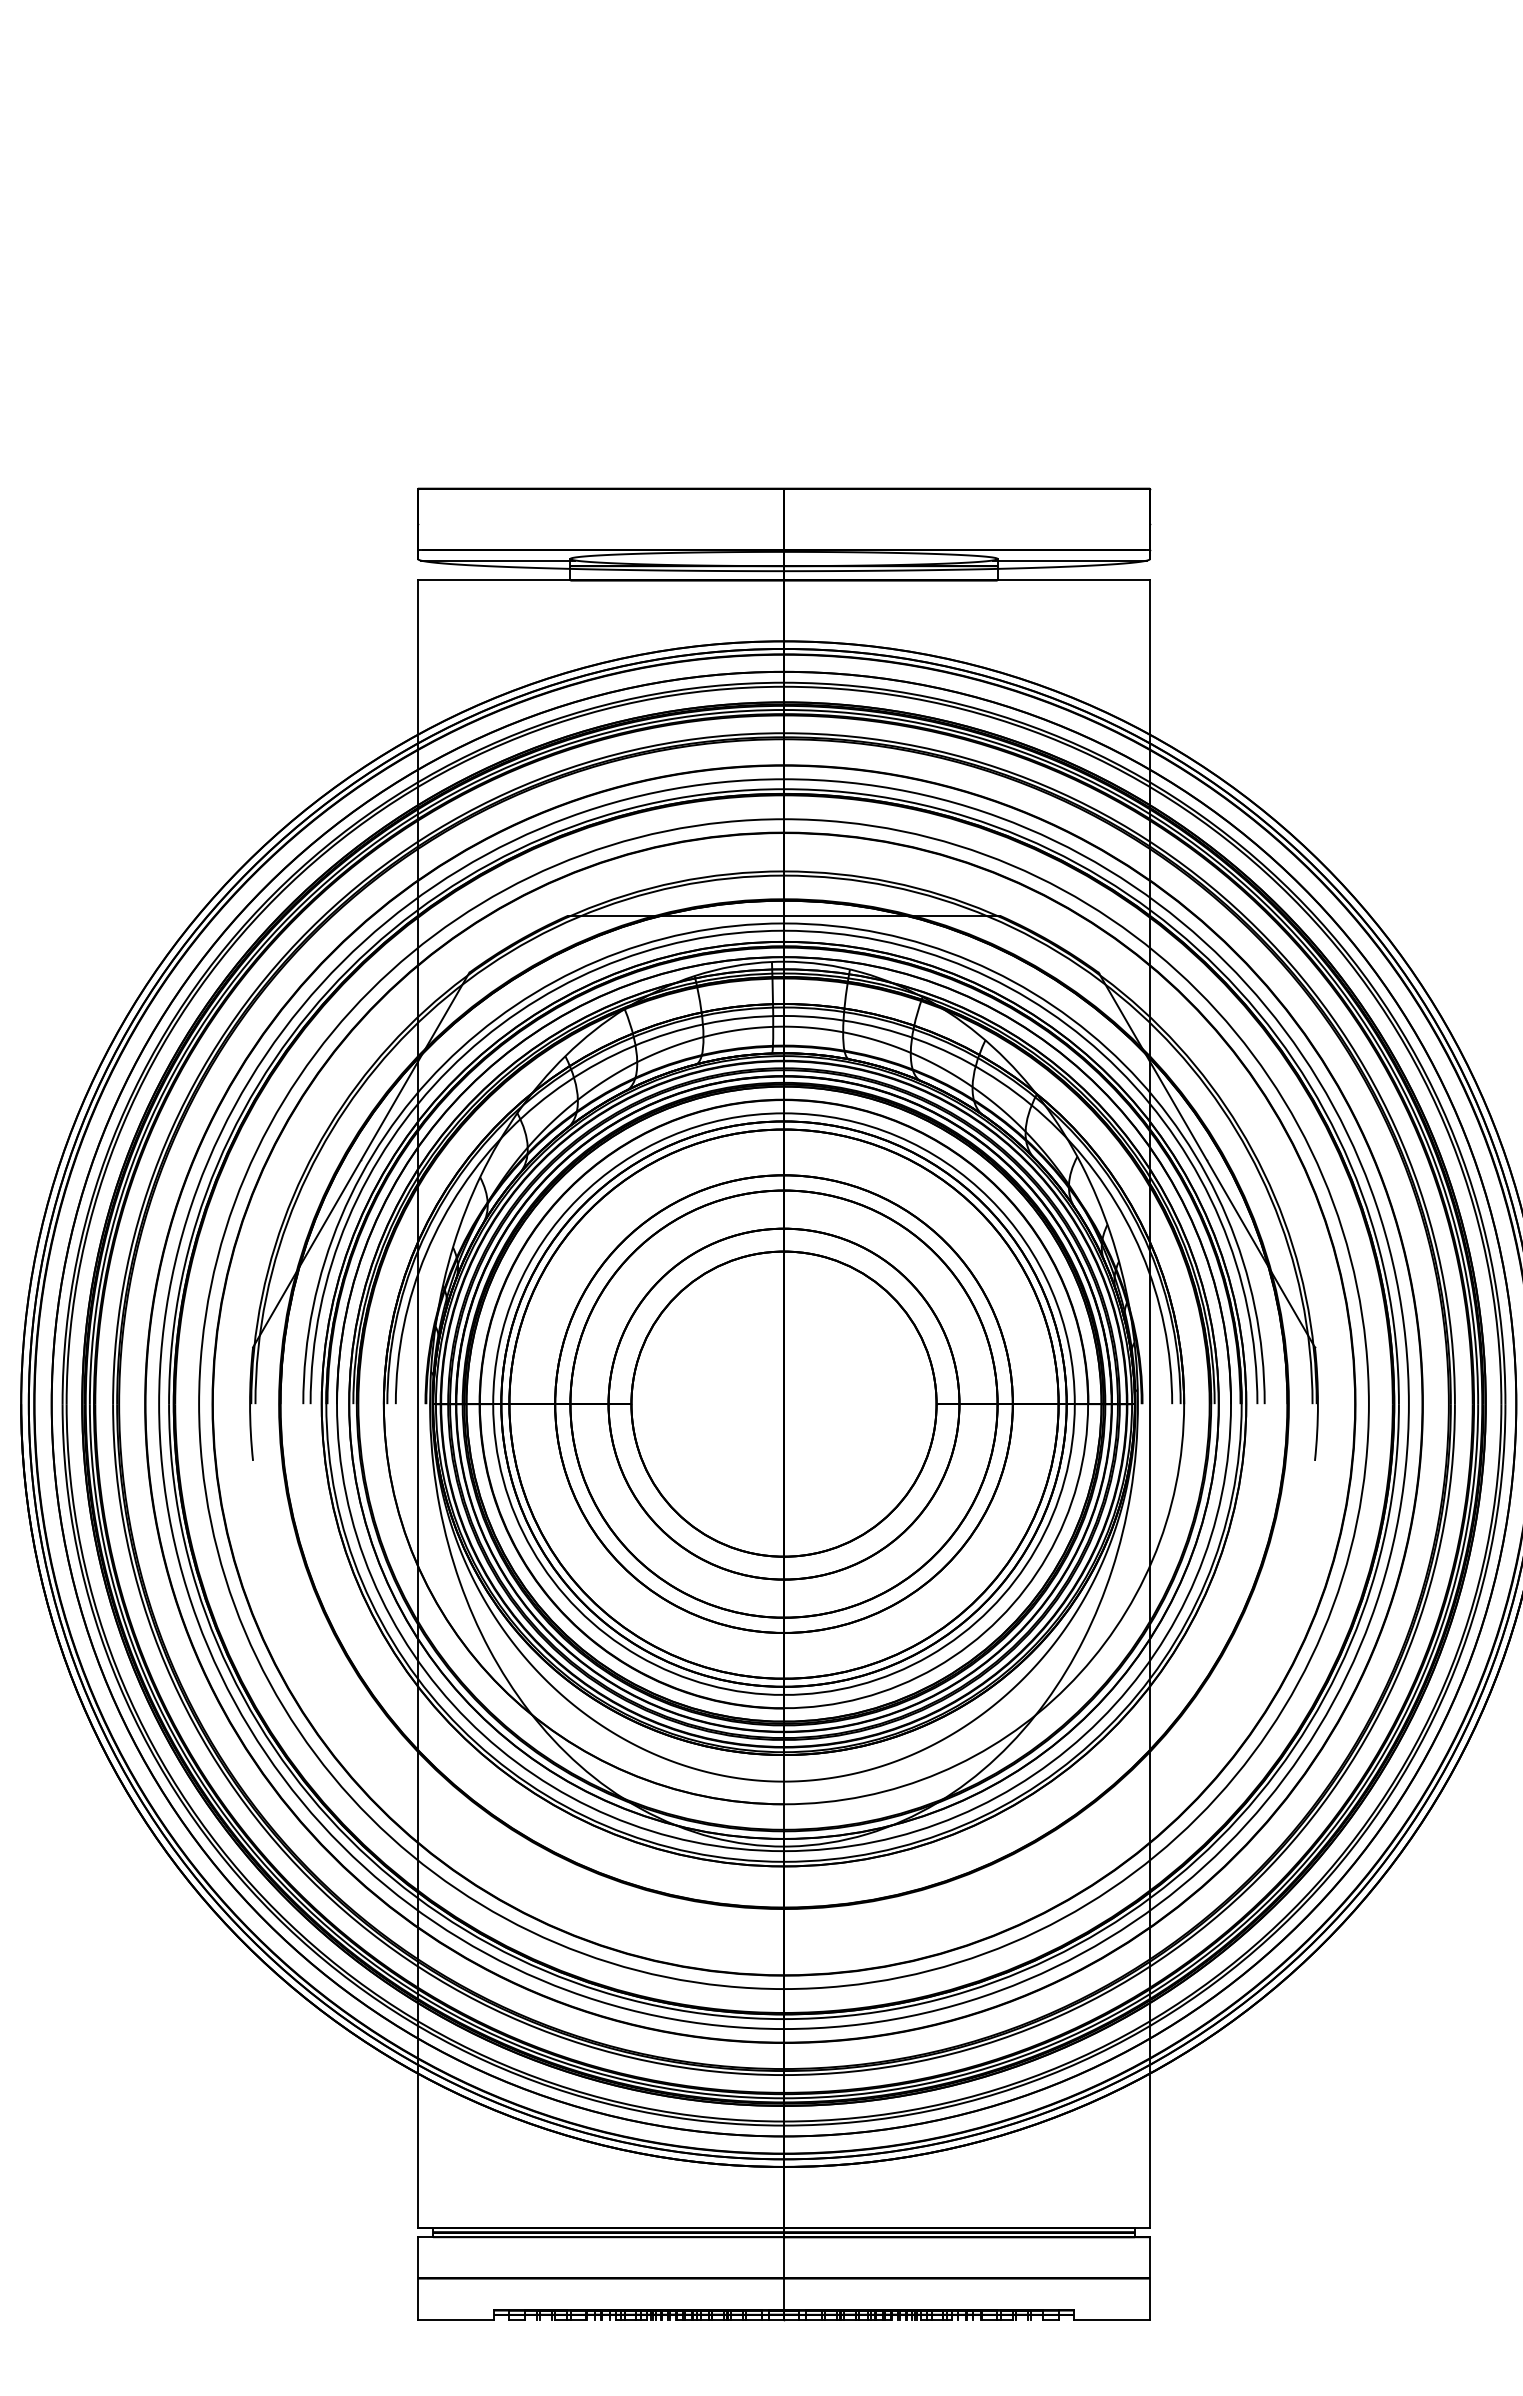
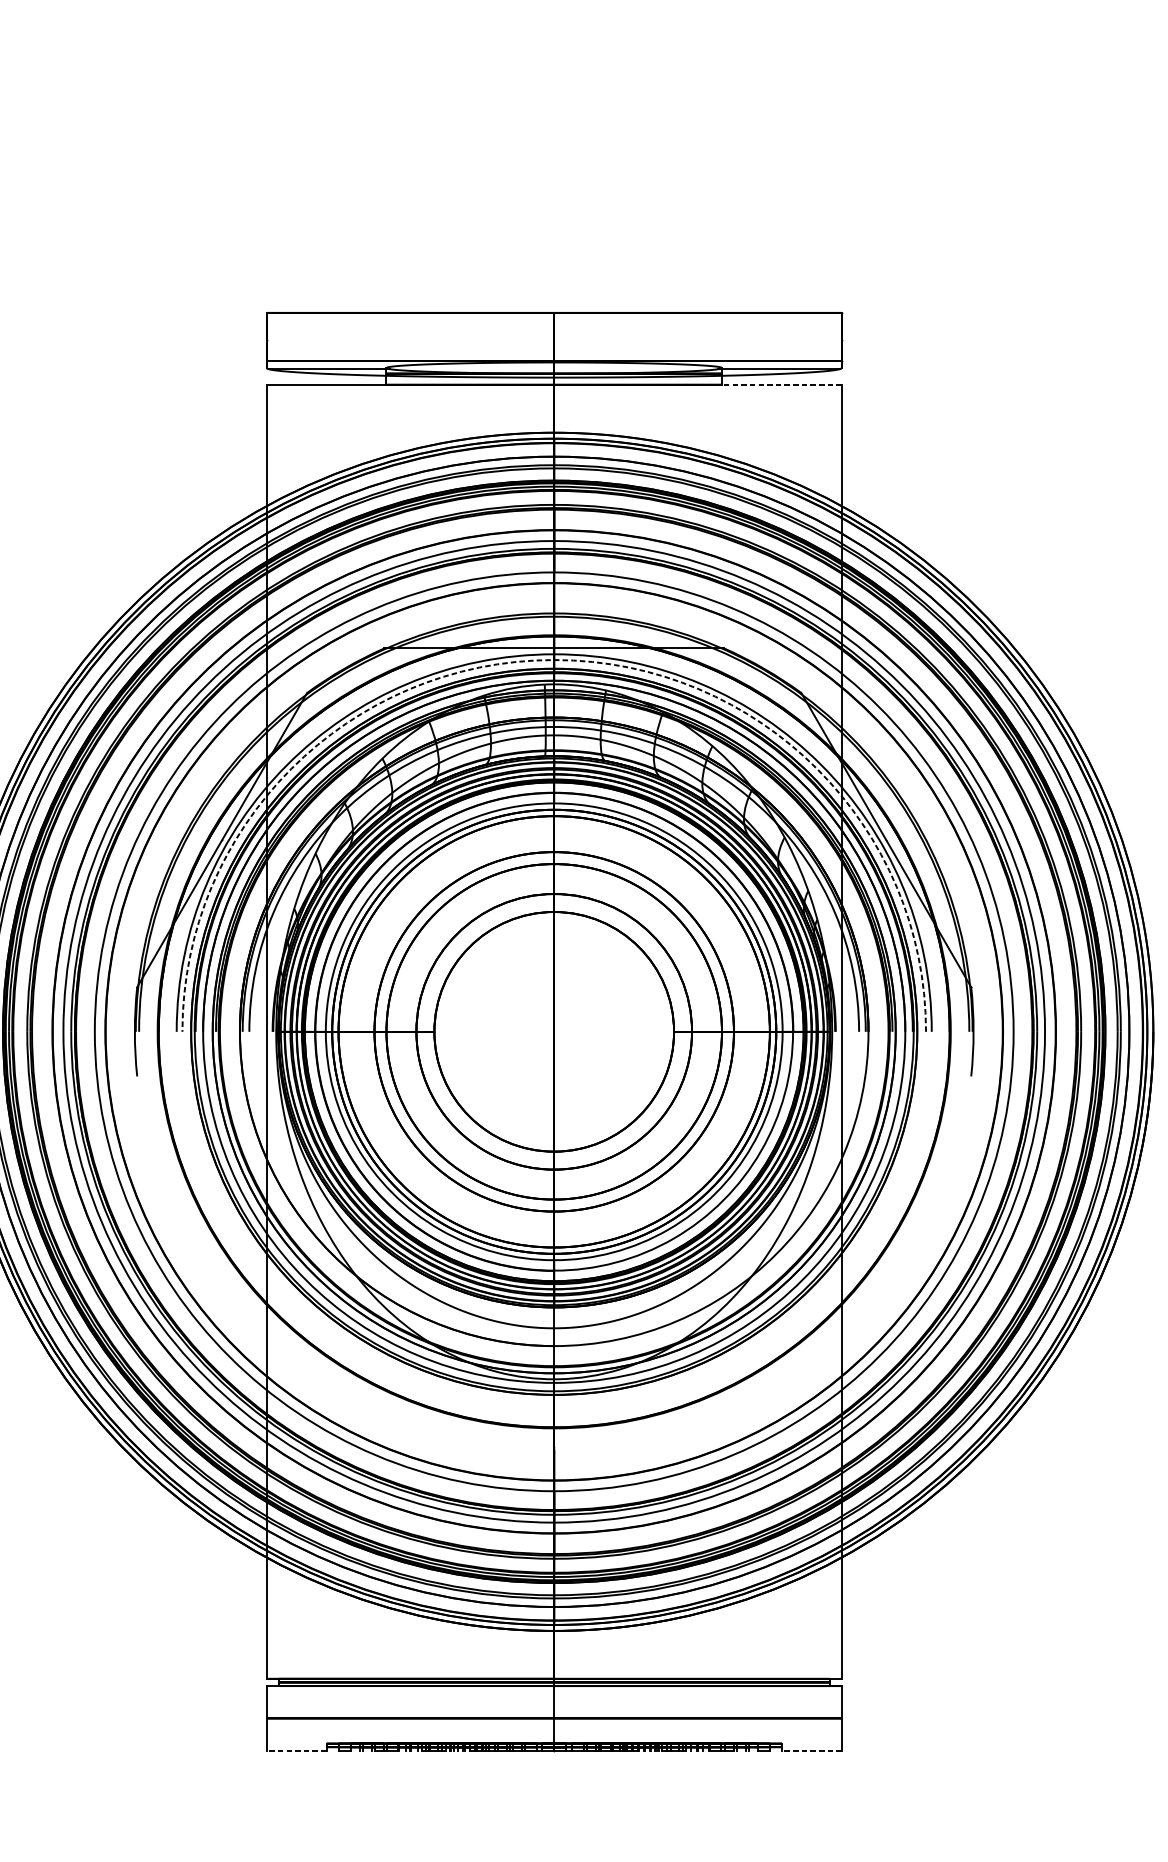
line: (1073, 580) -> (781, 384), solid -> dashed
arc: (784, 930) -> (554, 659), solid -> dashed
line: (455, 2319) -> (296, 1750), solid -> dashed
line: (1111, 2319) -> (811, 1750), solid -> dashed

